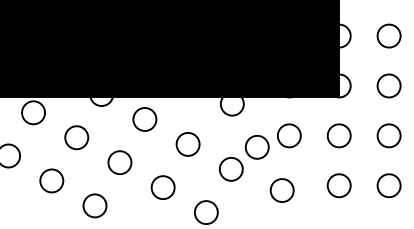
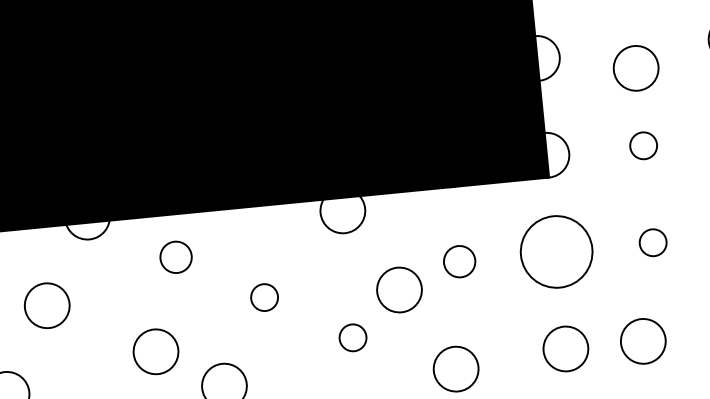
circle: (388, 35) -> (634, 67), moved
circle: (388, 85) -> (642, 144), size x0.6
circle: (144, 119) -> (175, 257), size x0.7
circle: (289, 135) -> (459, 260), size x0.7
circle: (338, 135) -> (554, 251), size x1.6
circle: (388, 135) -> (651, 242), size x0.6
circle: (187, 144) -> (263, 297), size x0.6
circle: (119, 162) -> (155, 351), moved
circle: (230, 169) -> (351, 338), size x0.6
circle: (388, 185) -> (642, 341), moved

